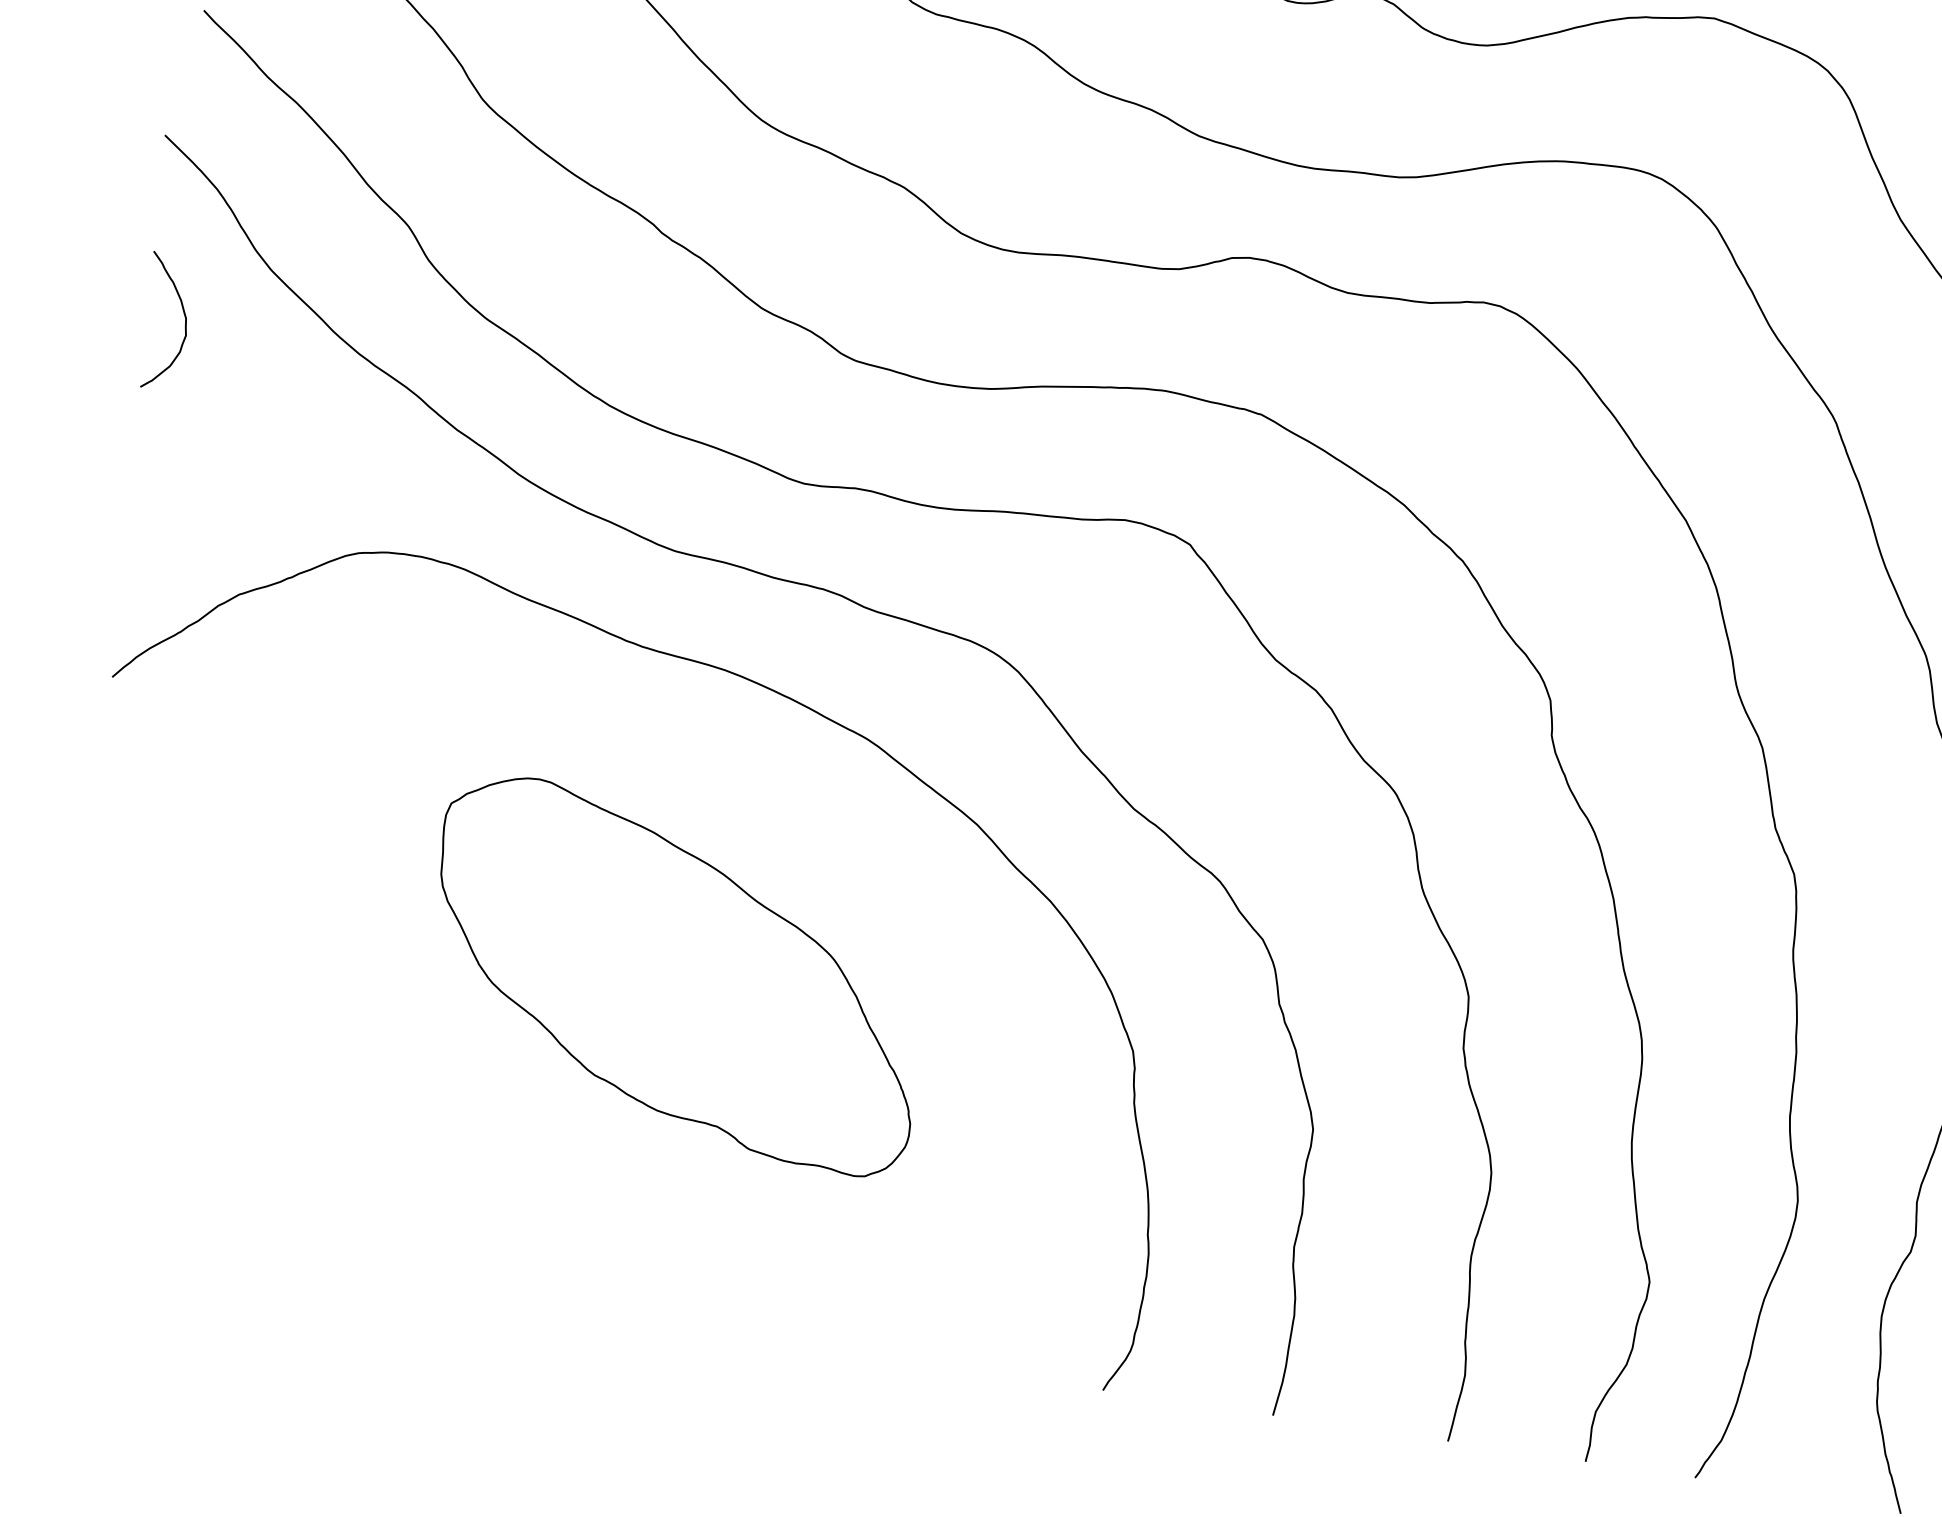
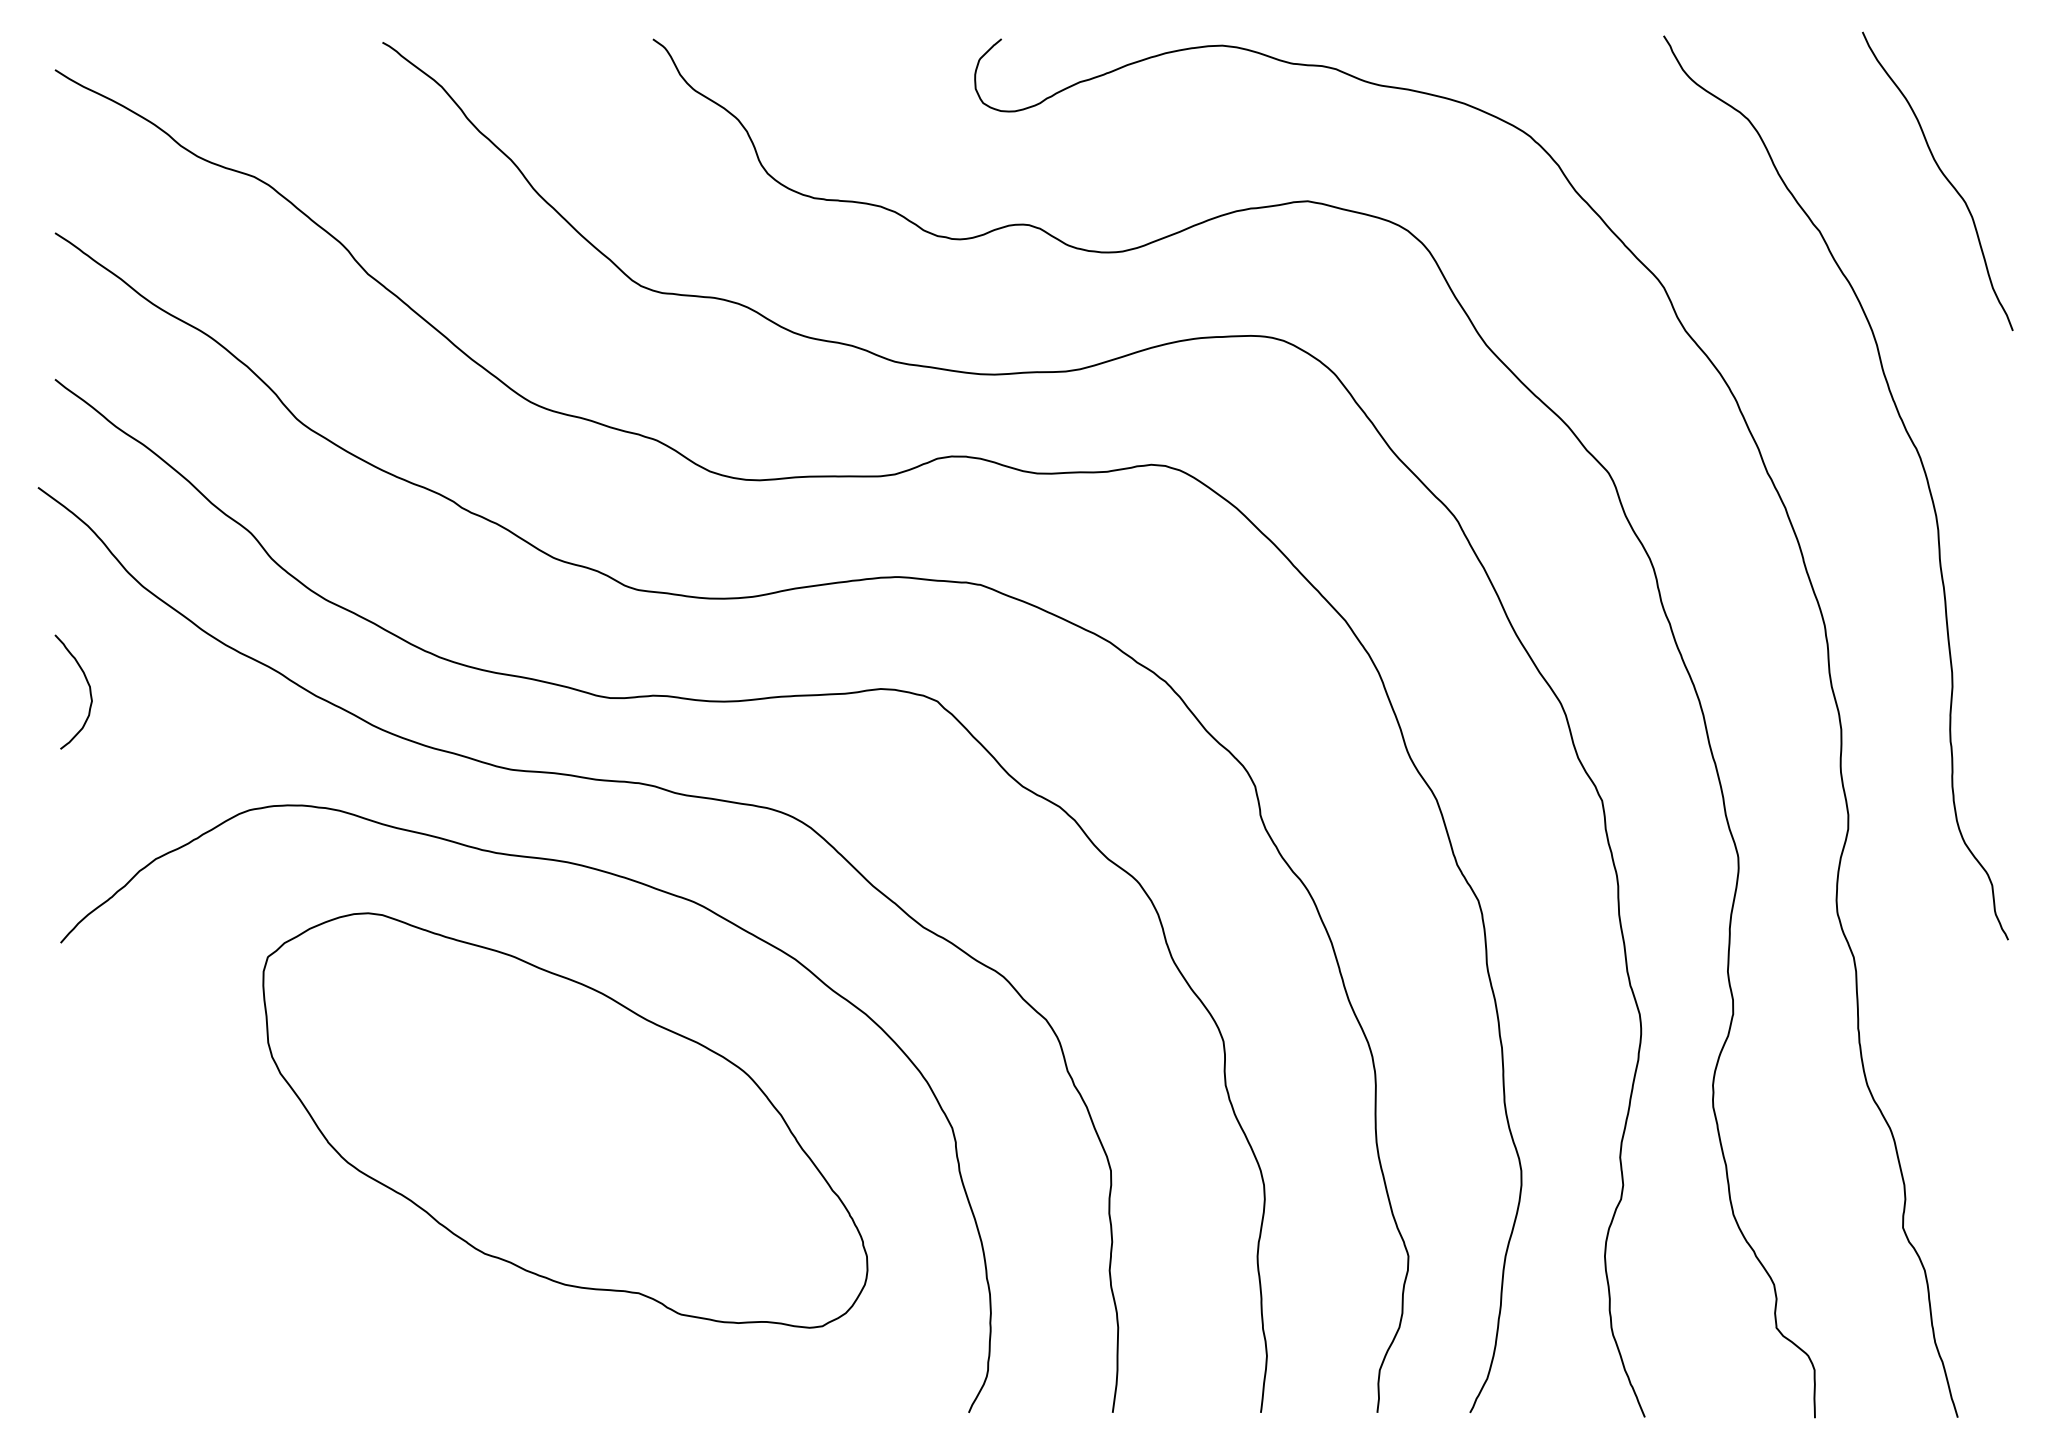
curve: (183, 315) -> (87, 684), moved
part: (677, 974) -> (565, 1120), size x1.43

